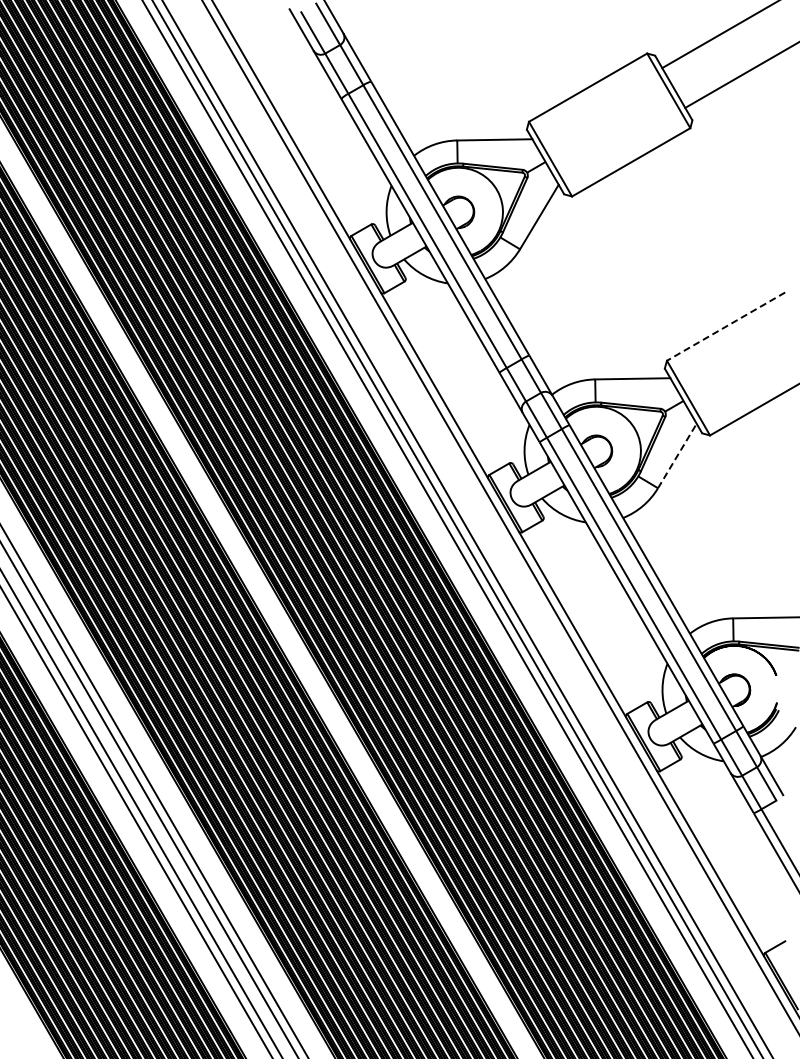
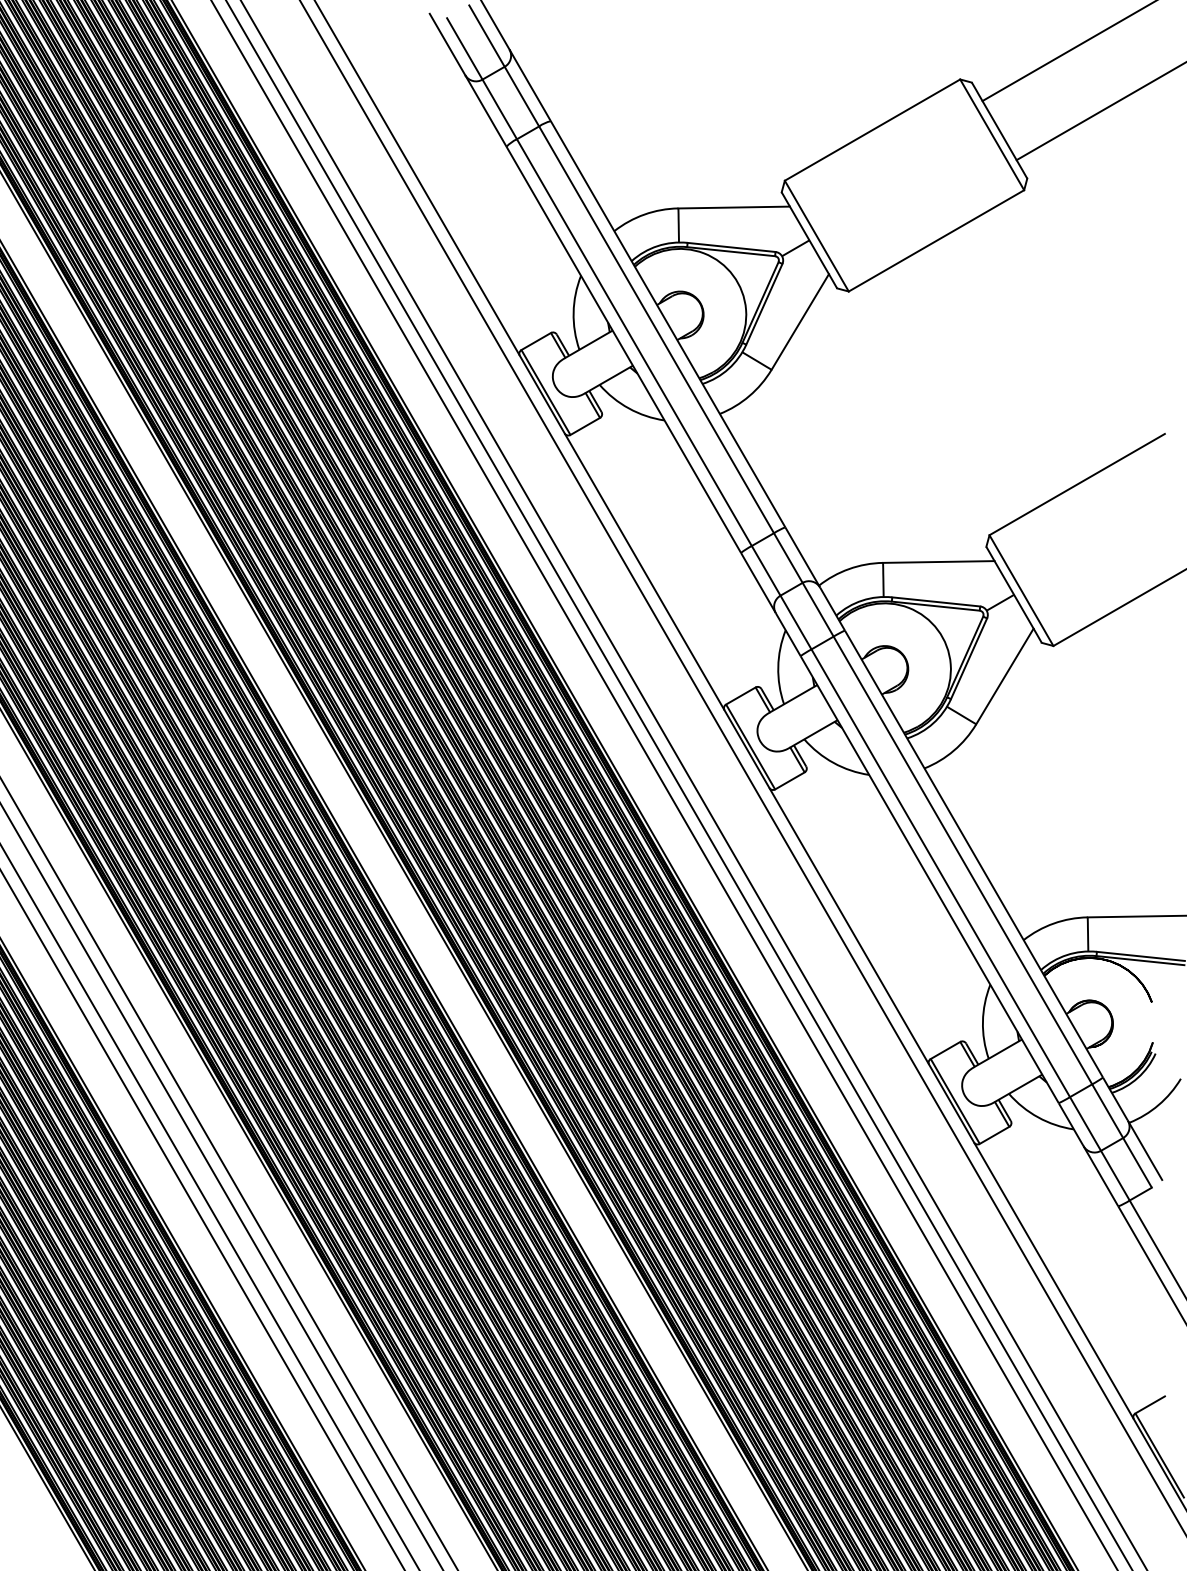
line: (725, 326) -> (1076, 484), dashed -> solid
line: (677, 456) -> (1005, 677), dashed -> solid

